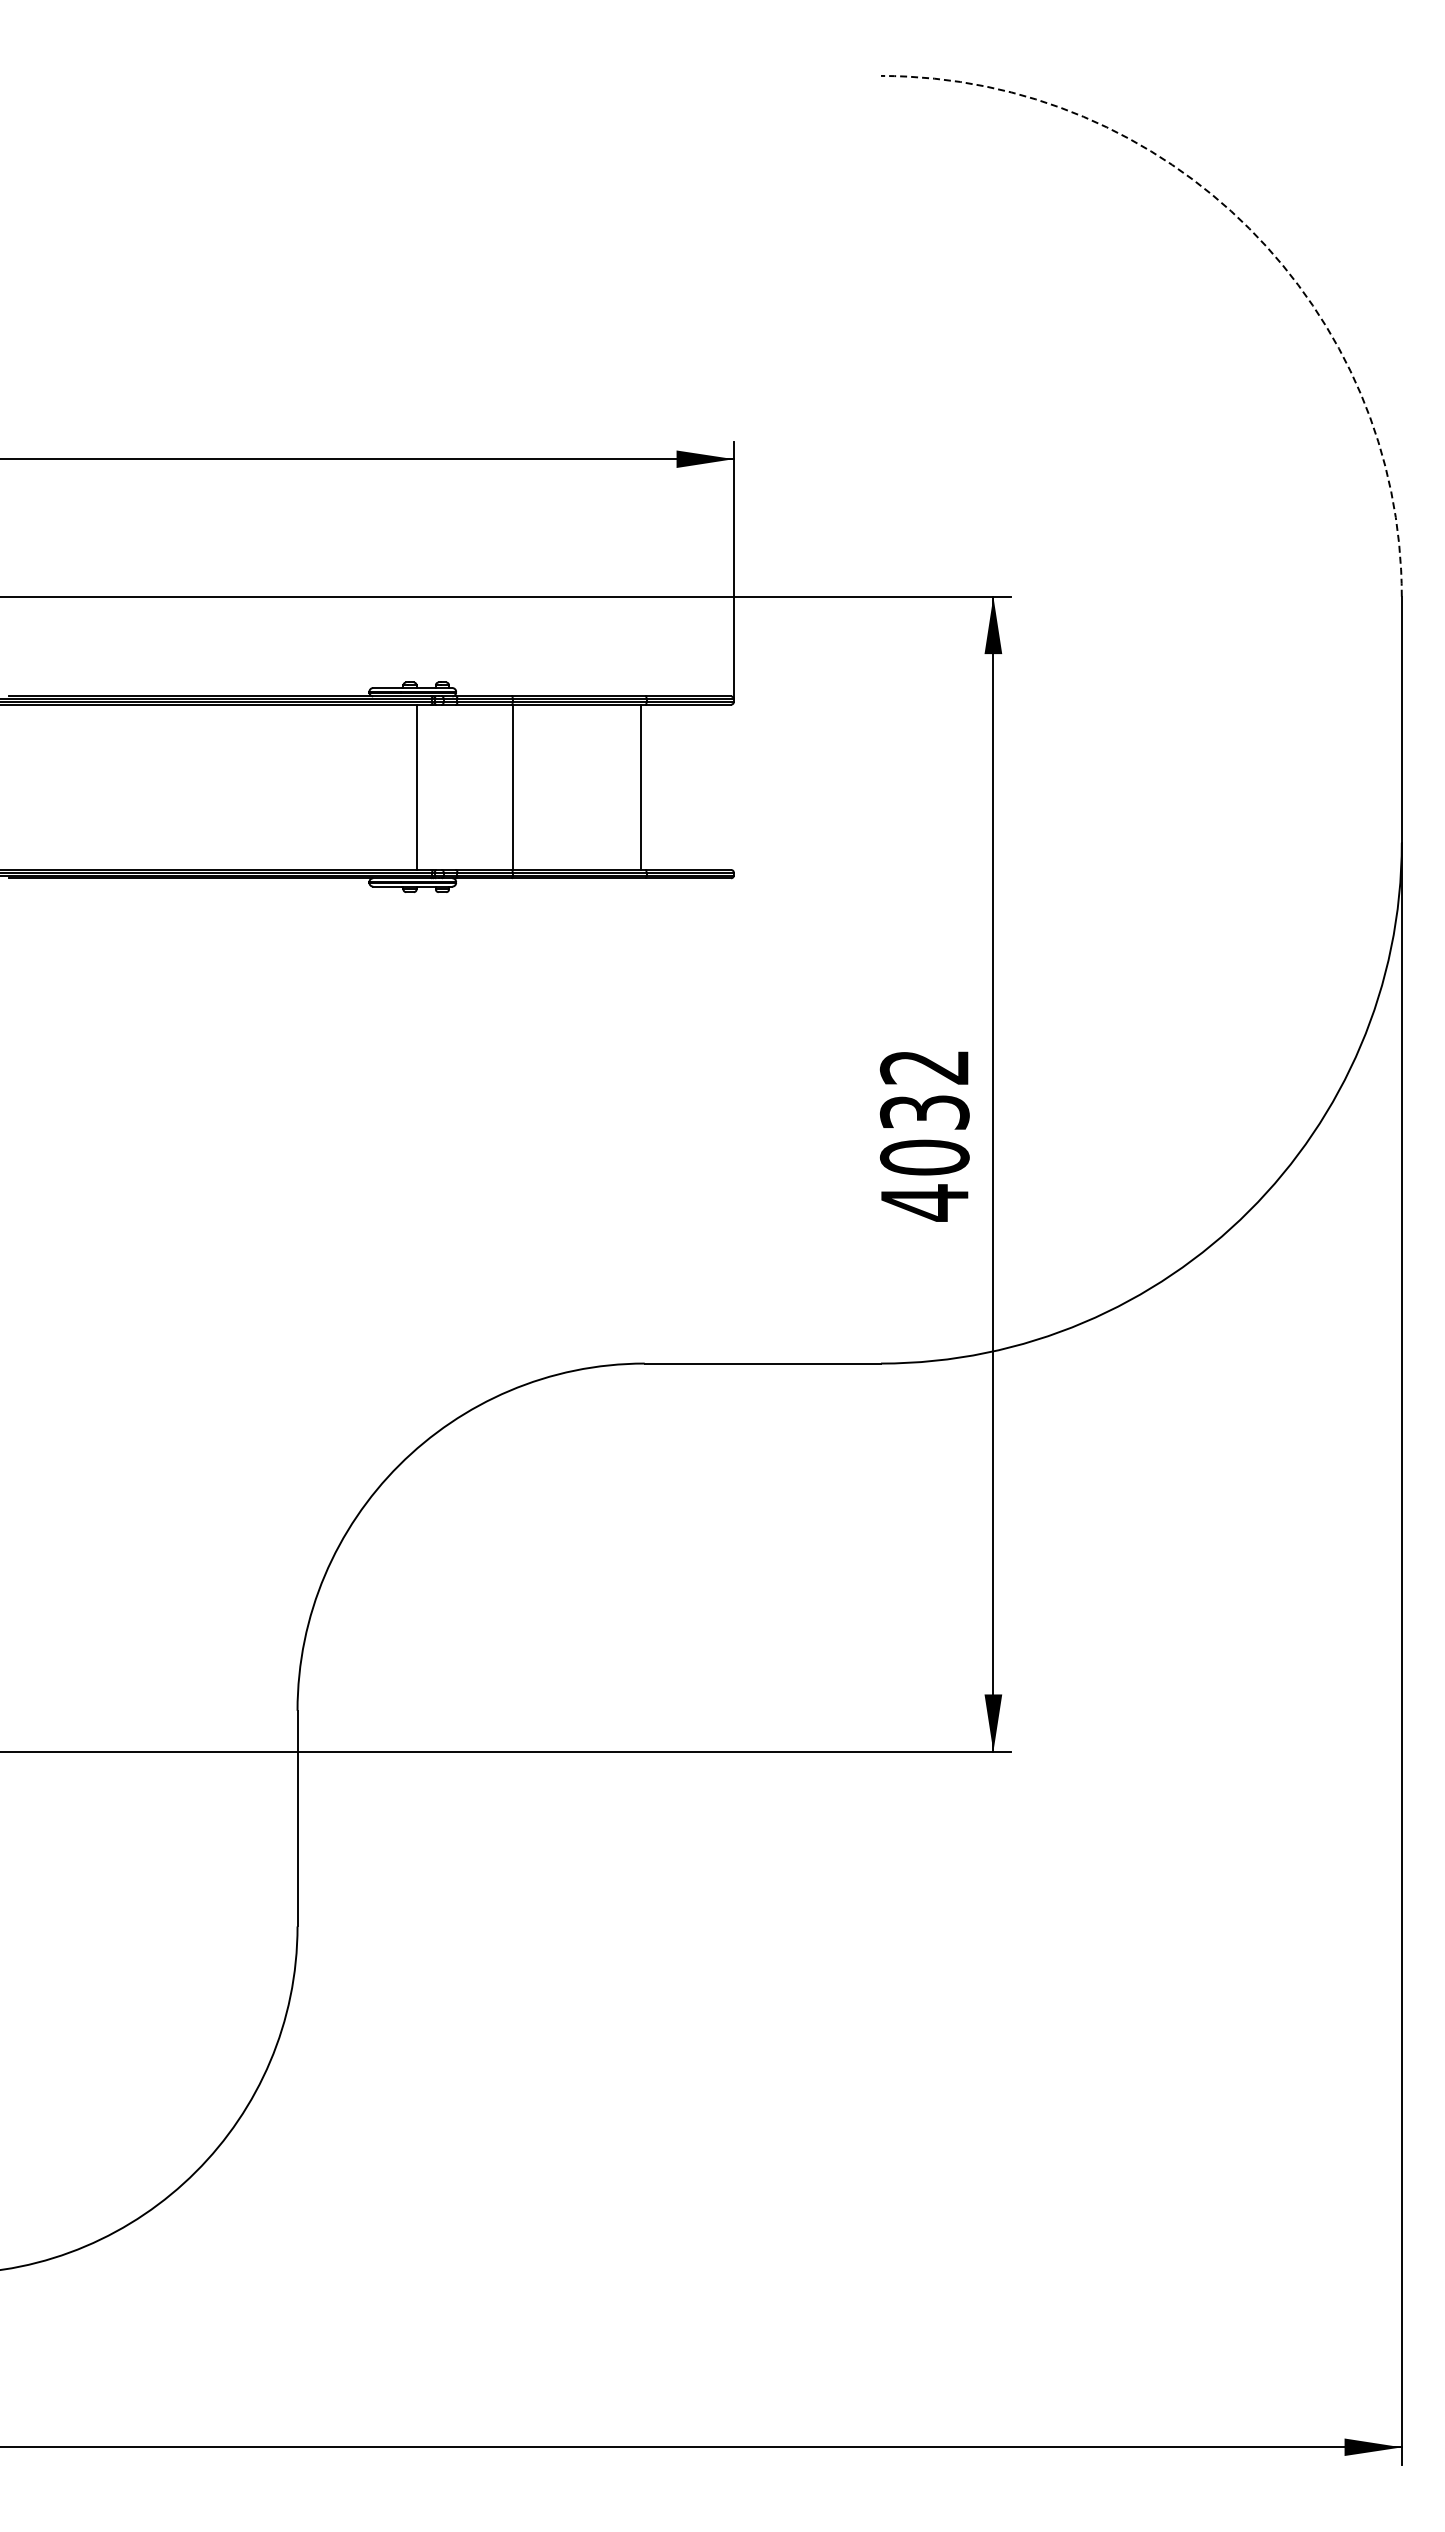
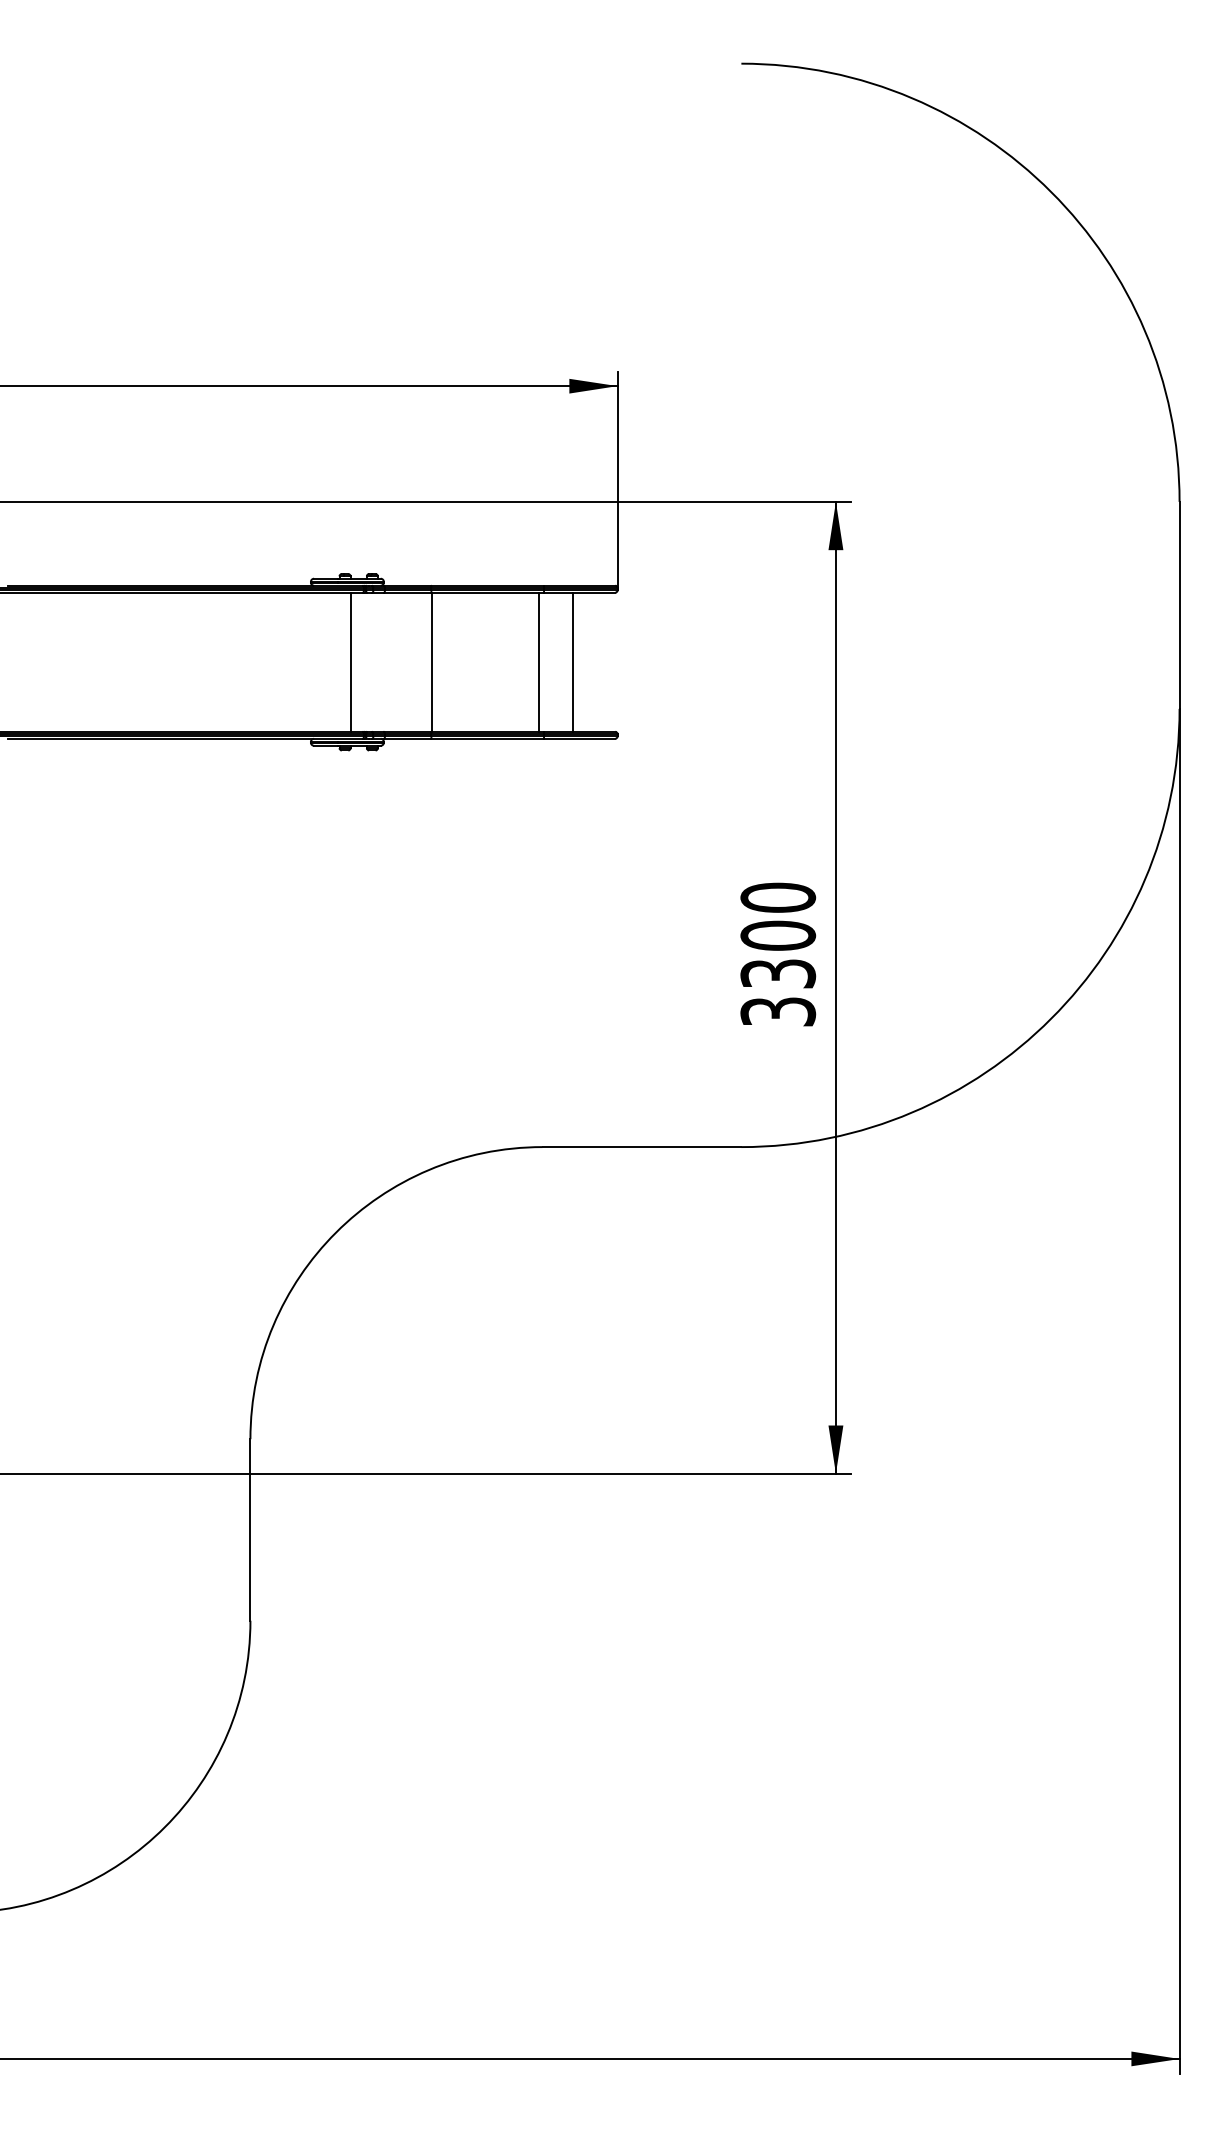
arc: (1249, 228) -> (1051, 192), dashed -> solid
line: (680, 786) -> (572, 661), added
text: (924, 1135) -> (777, 955), 4032 -> 3300

